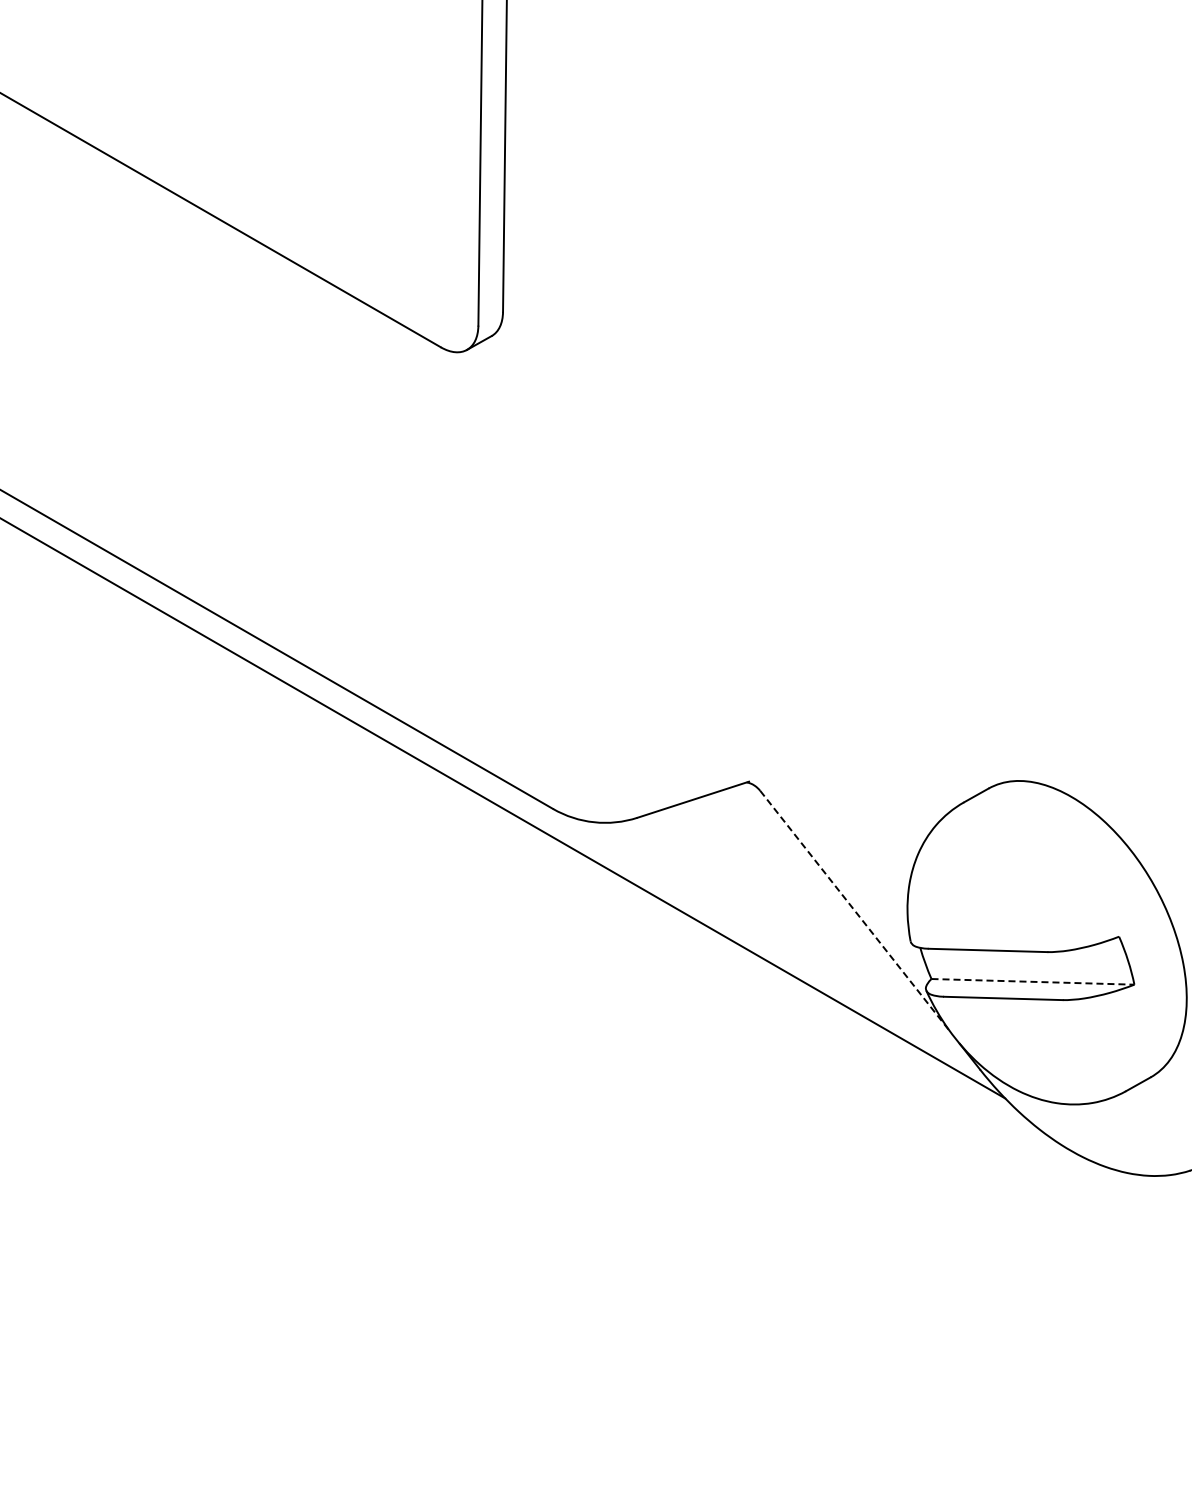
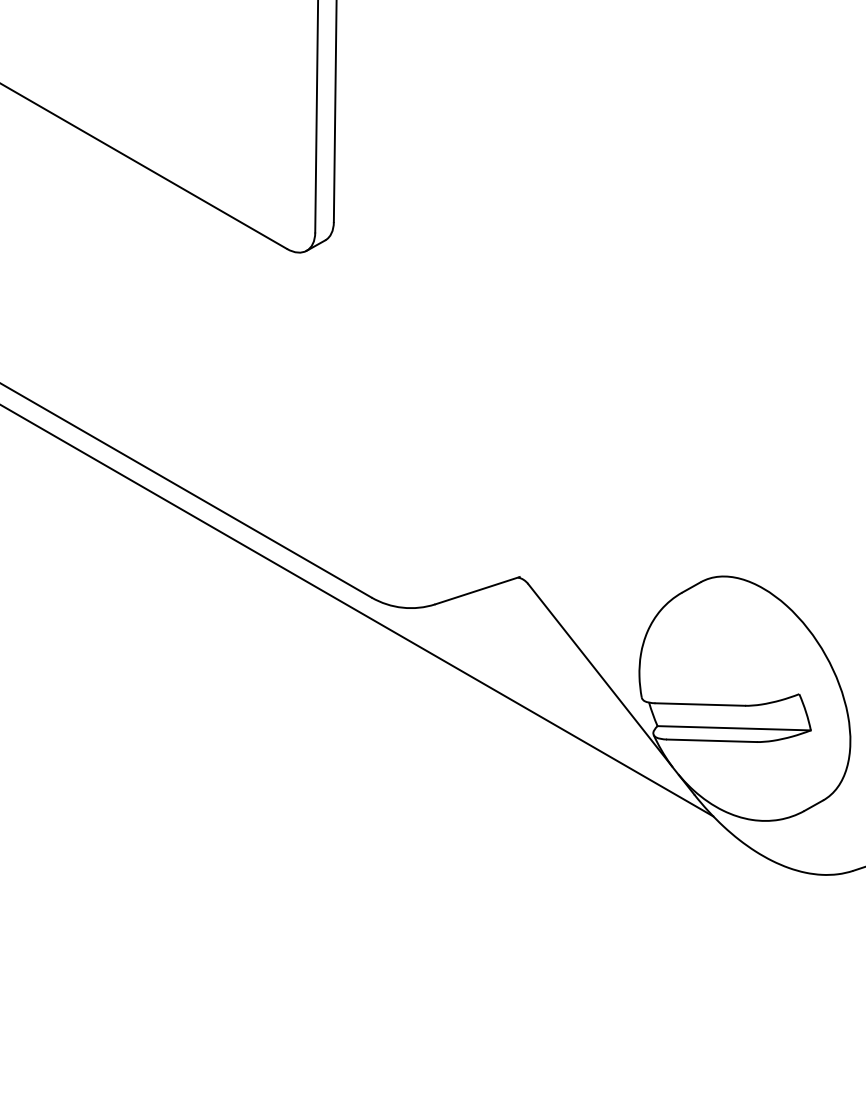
line: (855, 911) -> (600, 675), dashed -> solid
line: (1033, 981) -> (734, 728), dashed -> solid

